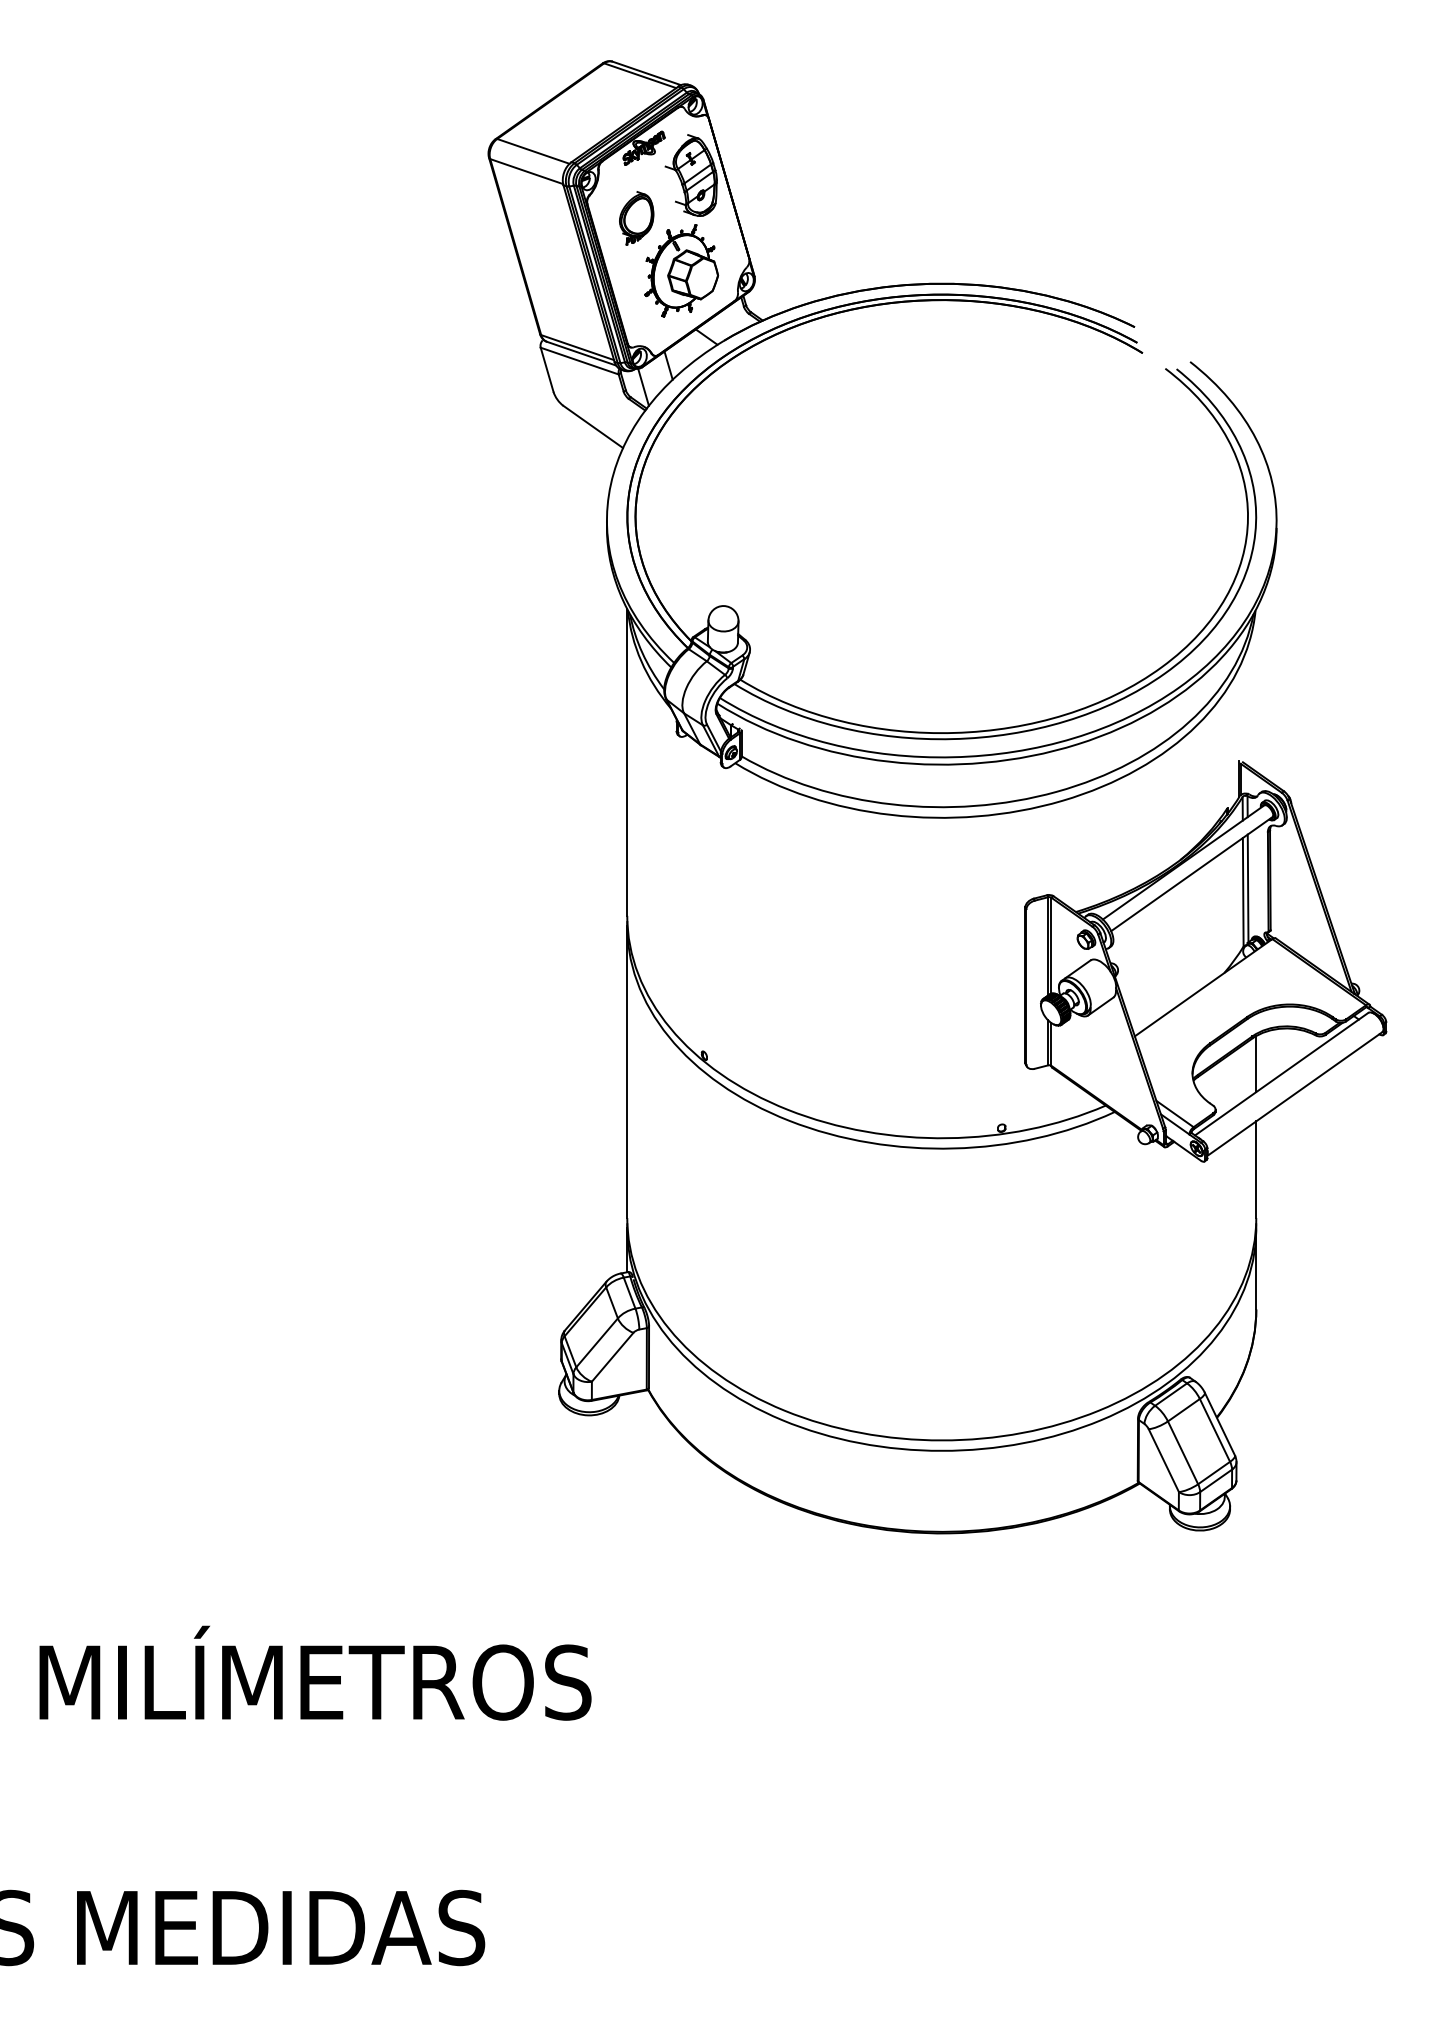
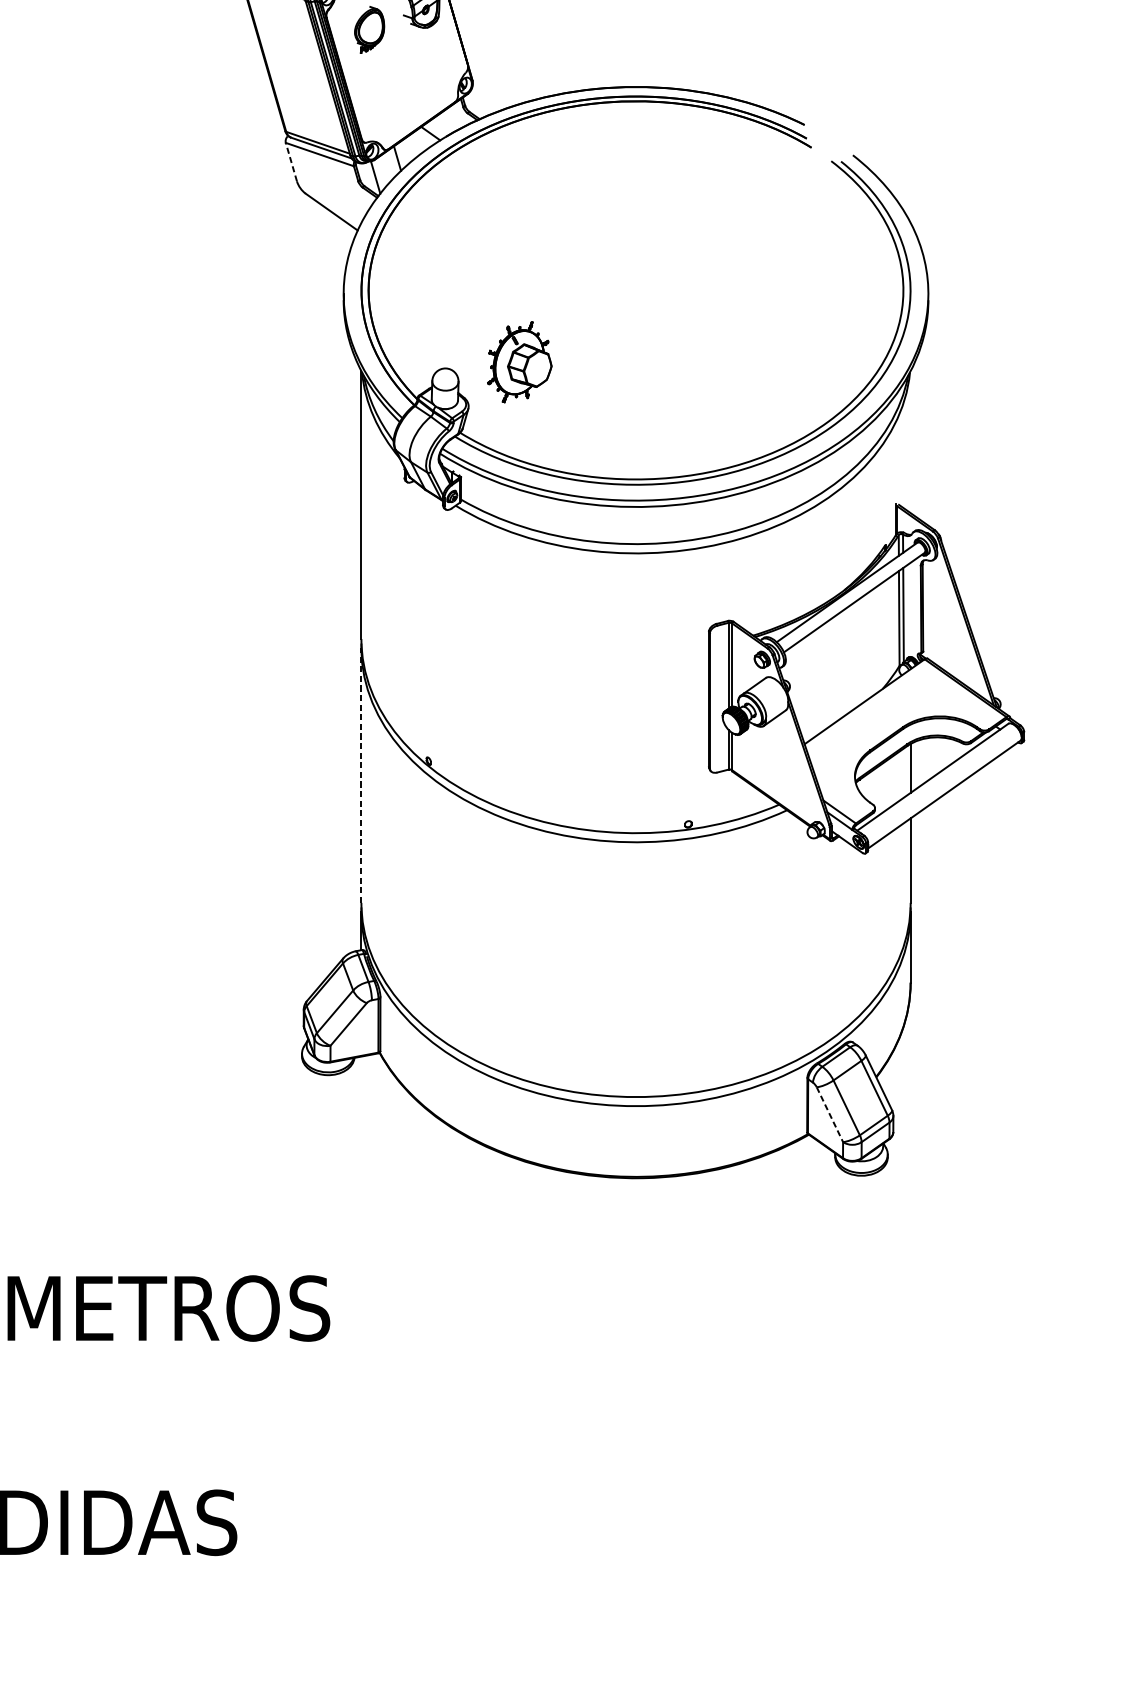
part: (681, 270) -> (519, 361), moved
line: (547, 369) -> (291, 161), solid -> dashed
line: (627, 1072) -> (361, 775), solid -> dashed
line: (1163, 1460) -> (829, 1114), solid -> dashed

